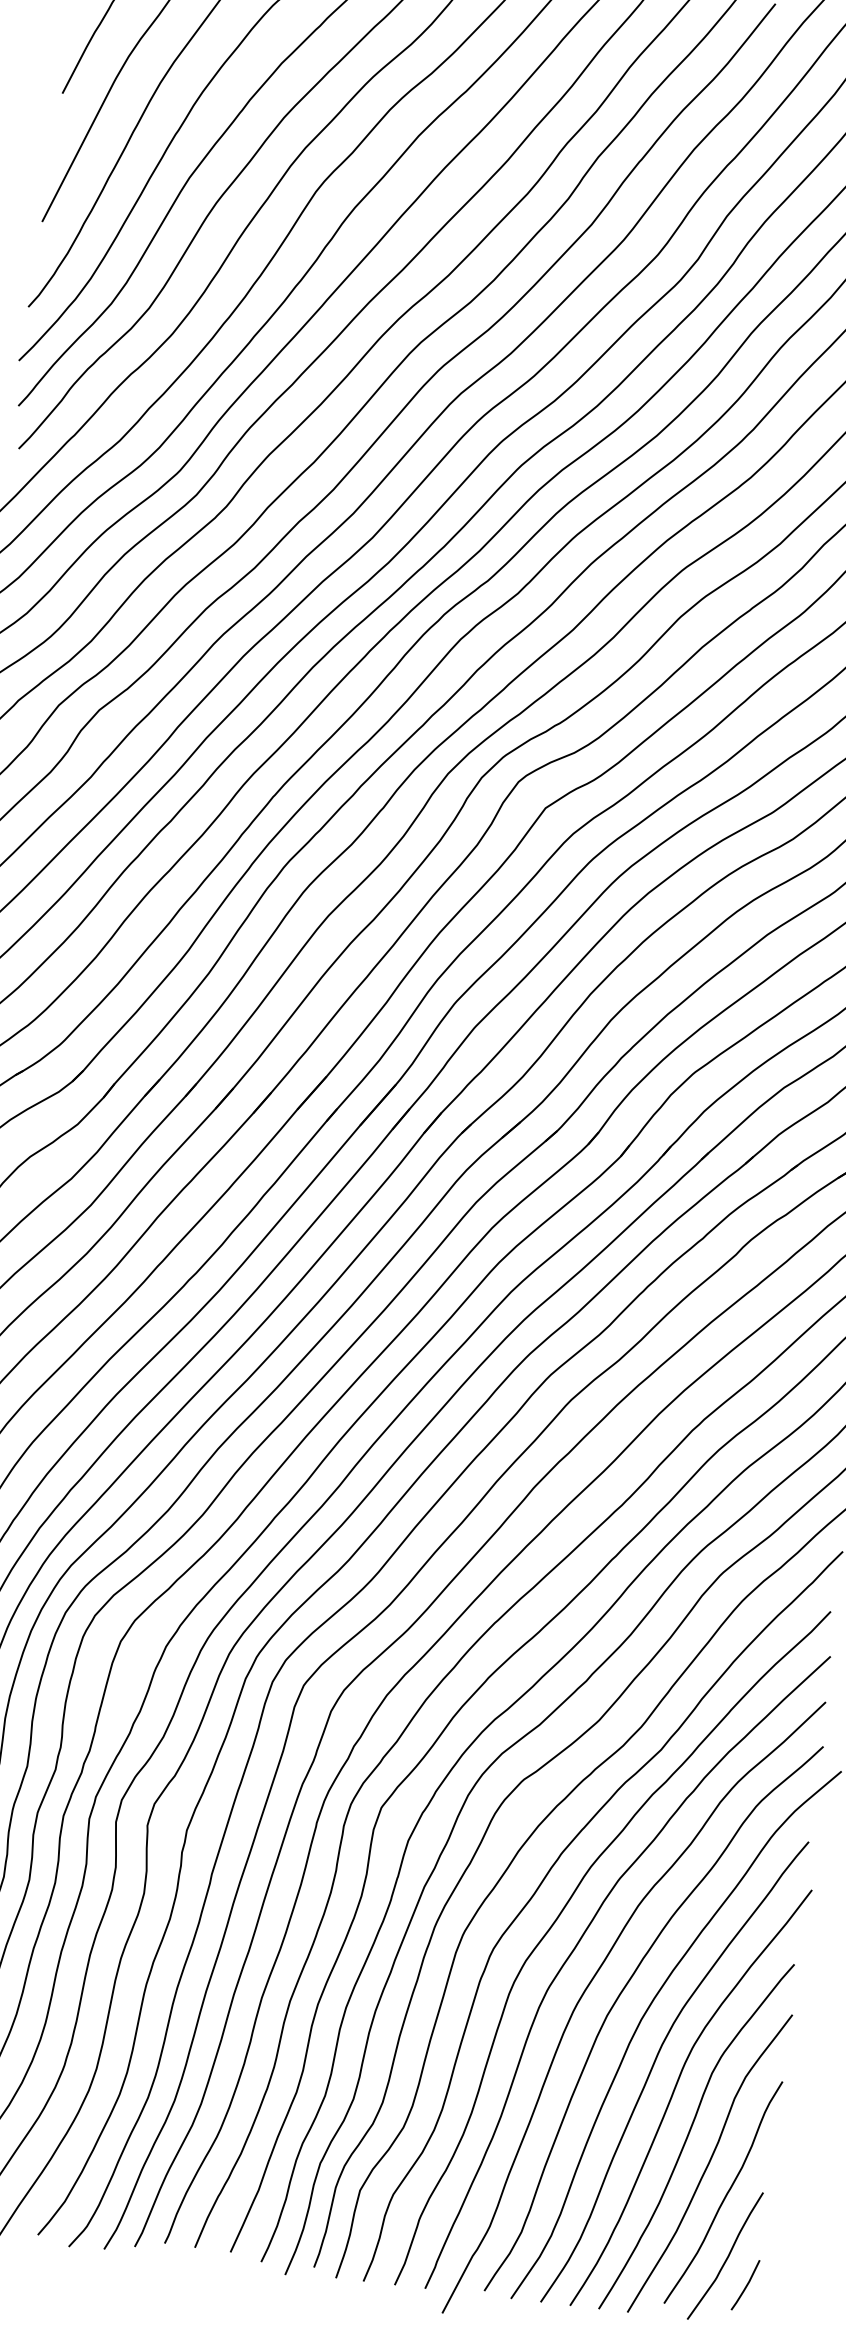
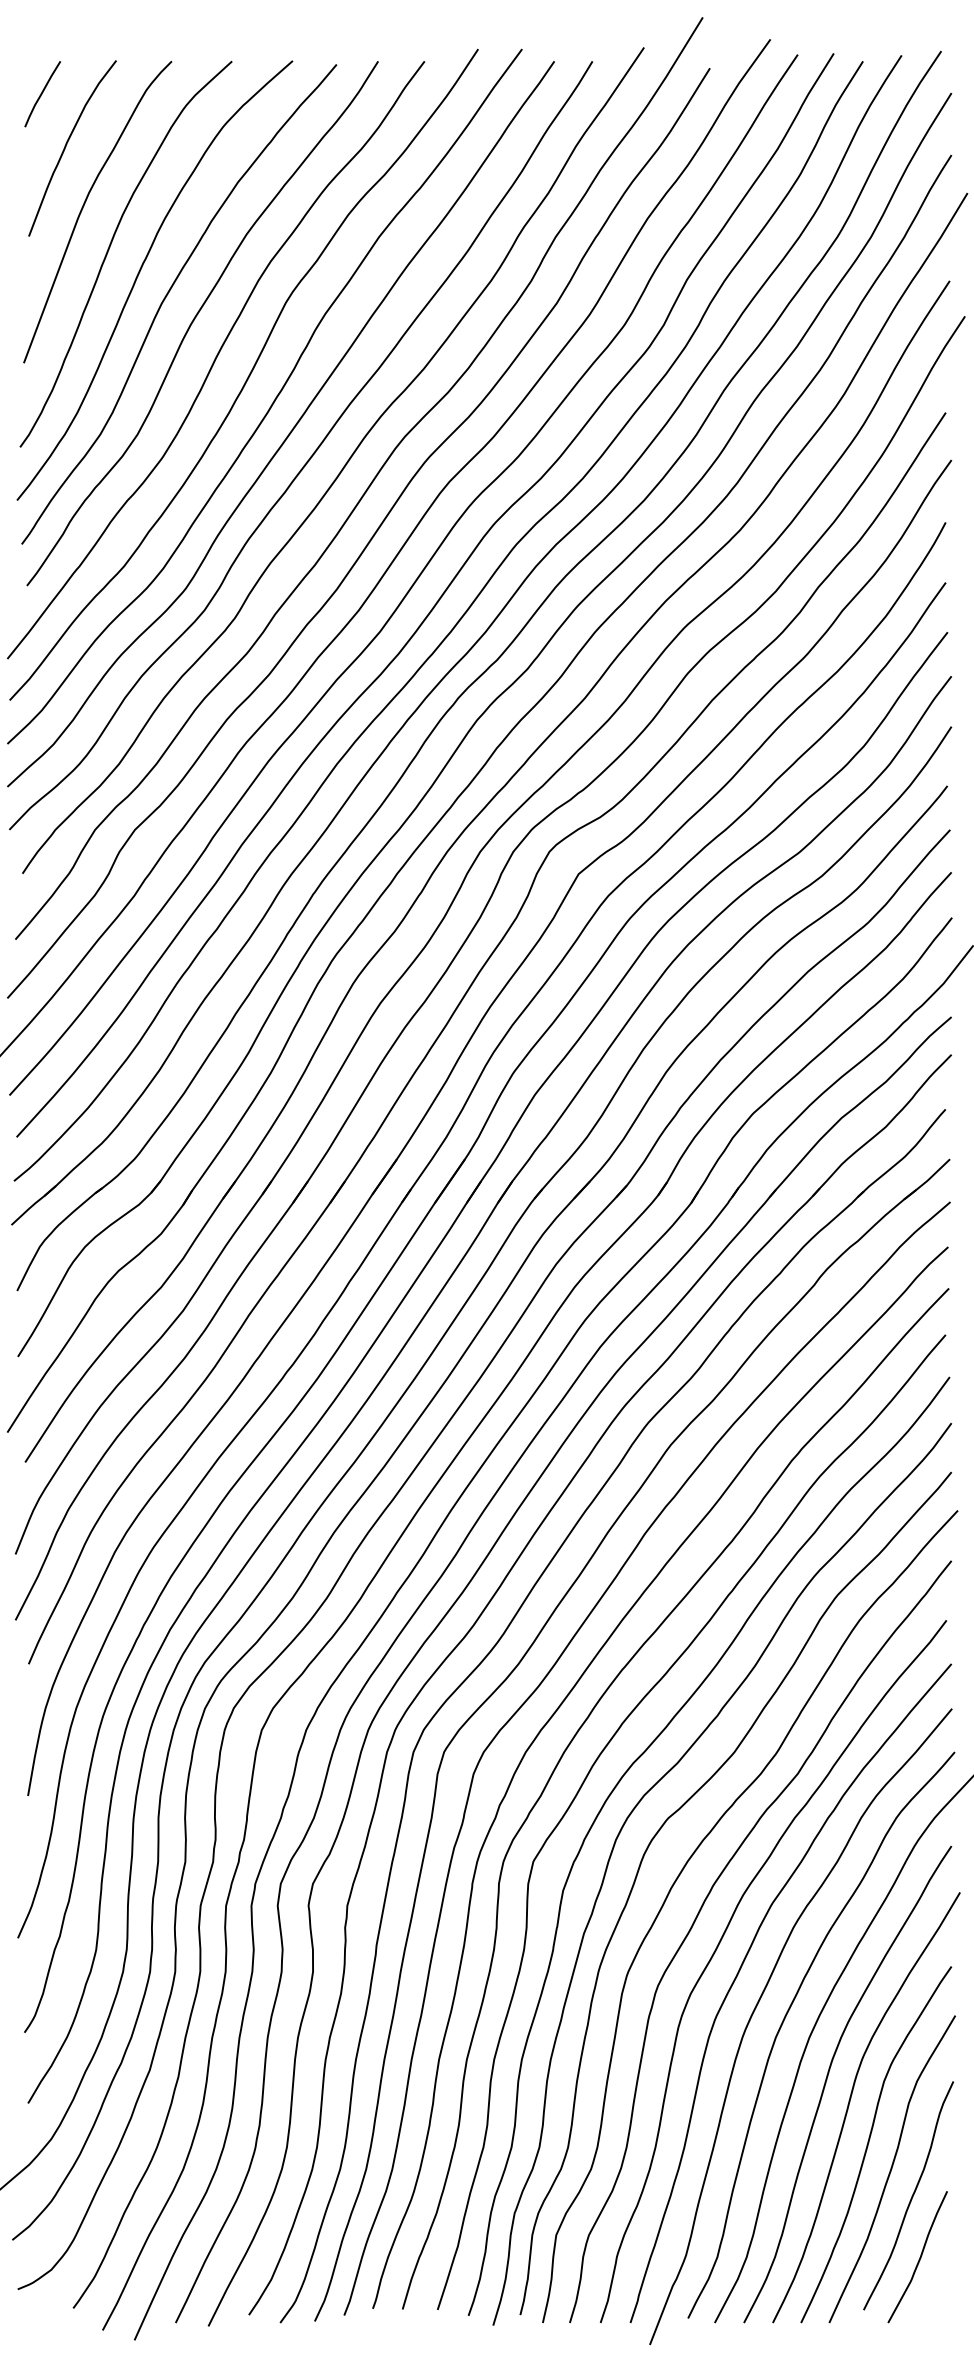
line: (746, 2284) -> (941, 2282), removed

